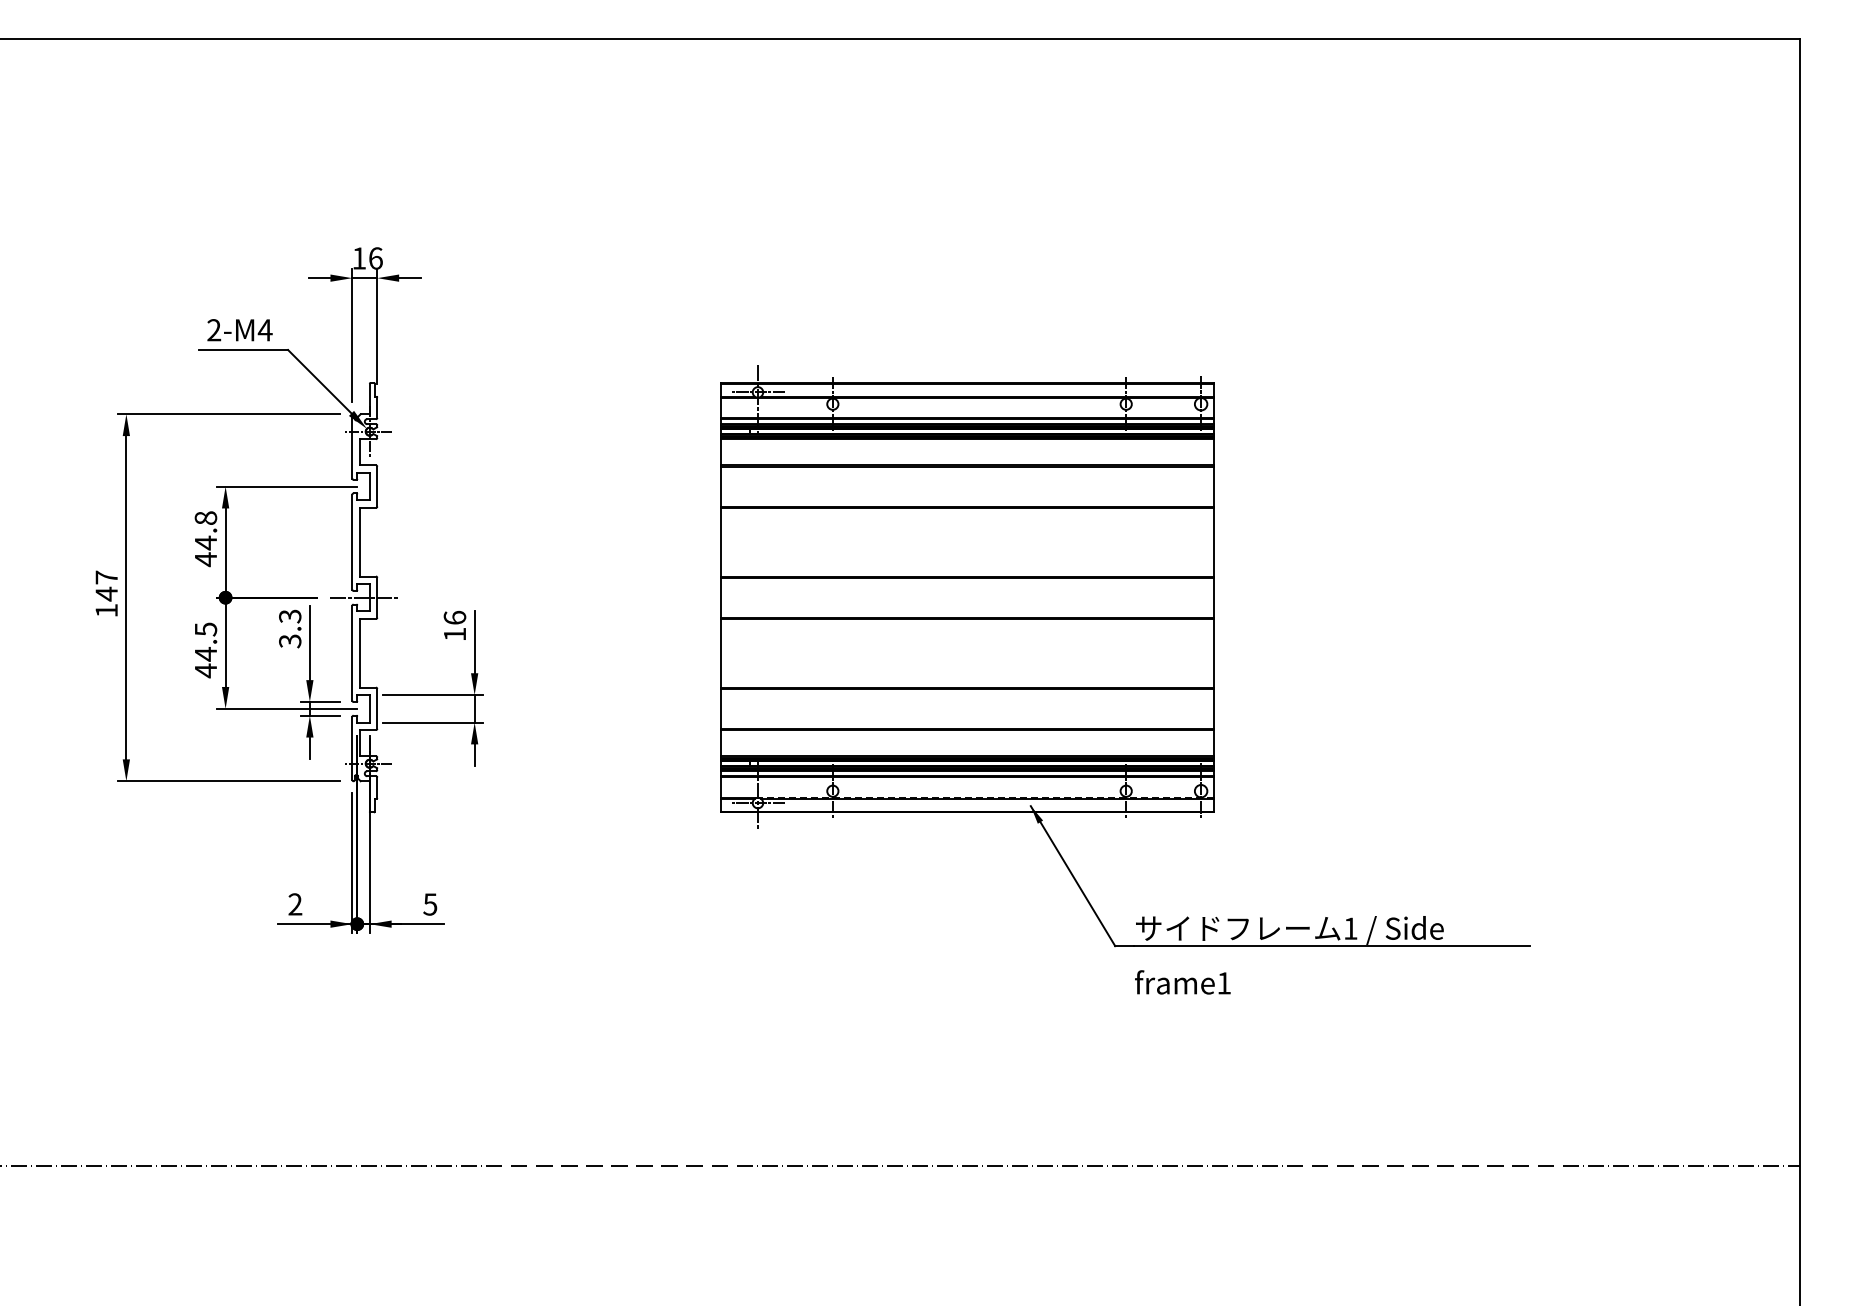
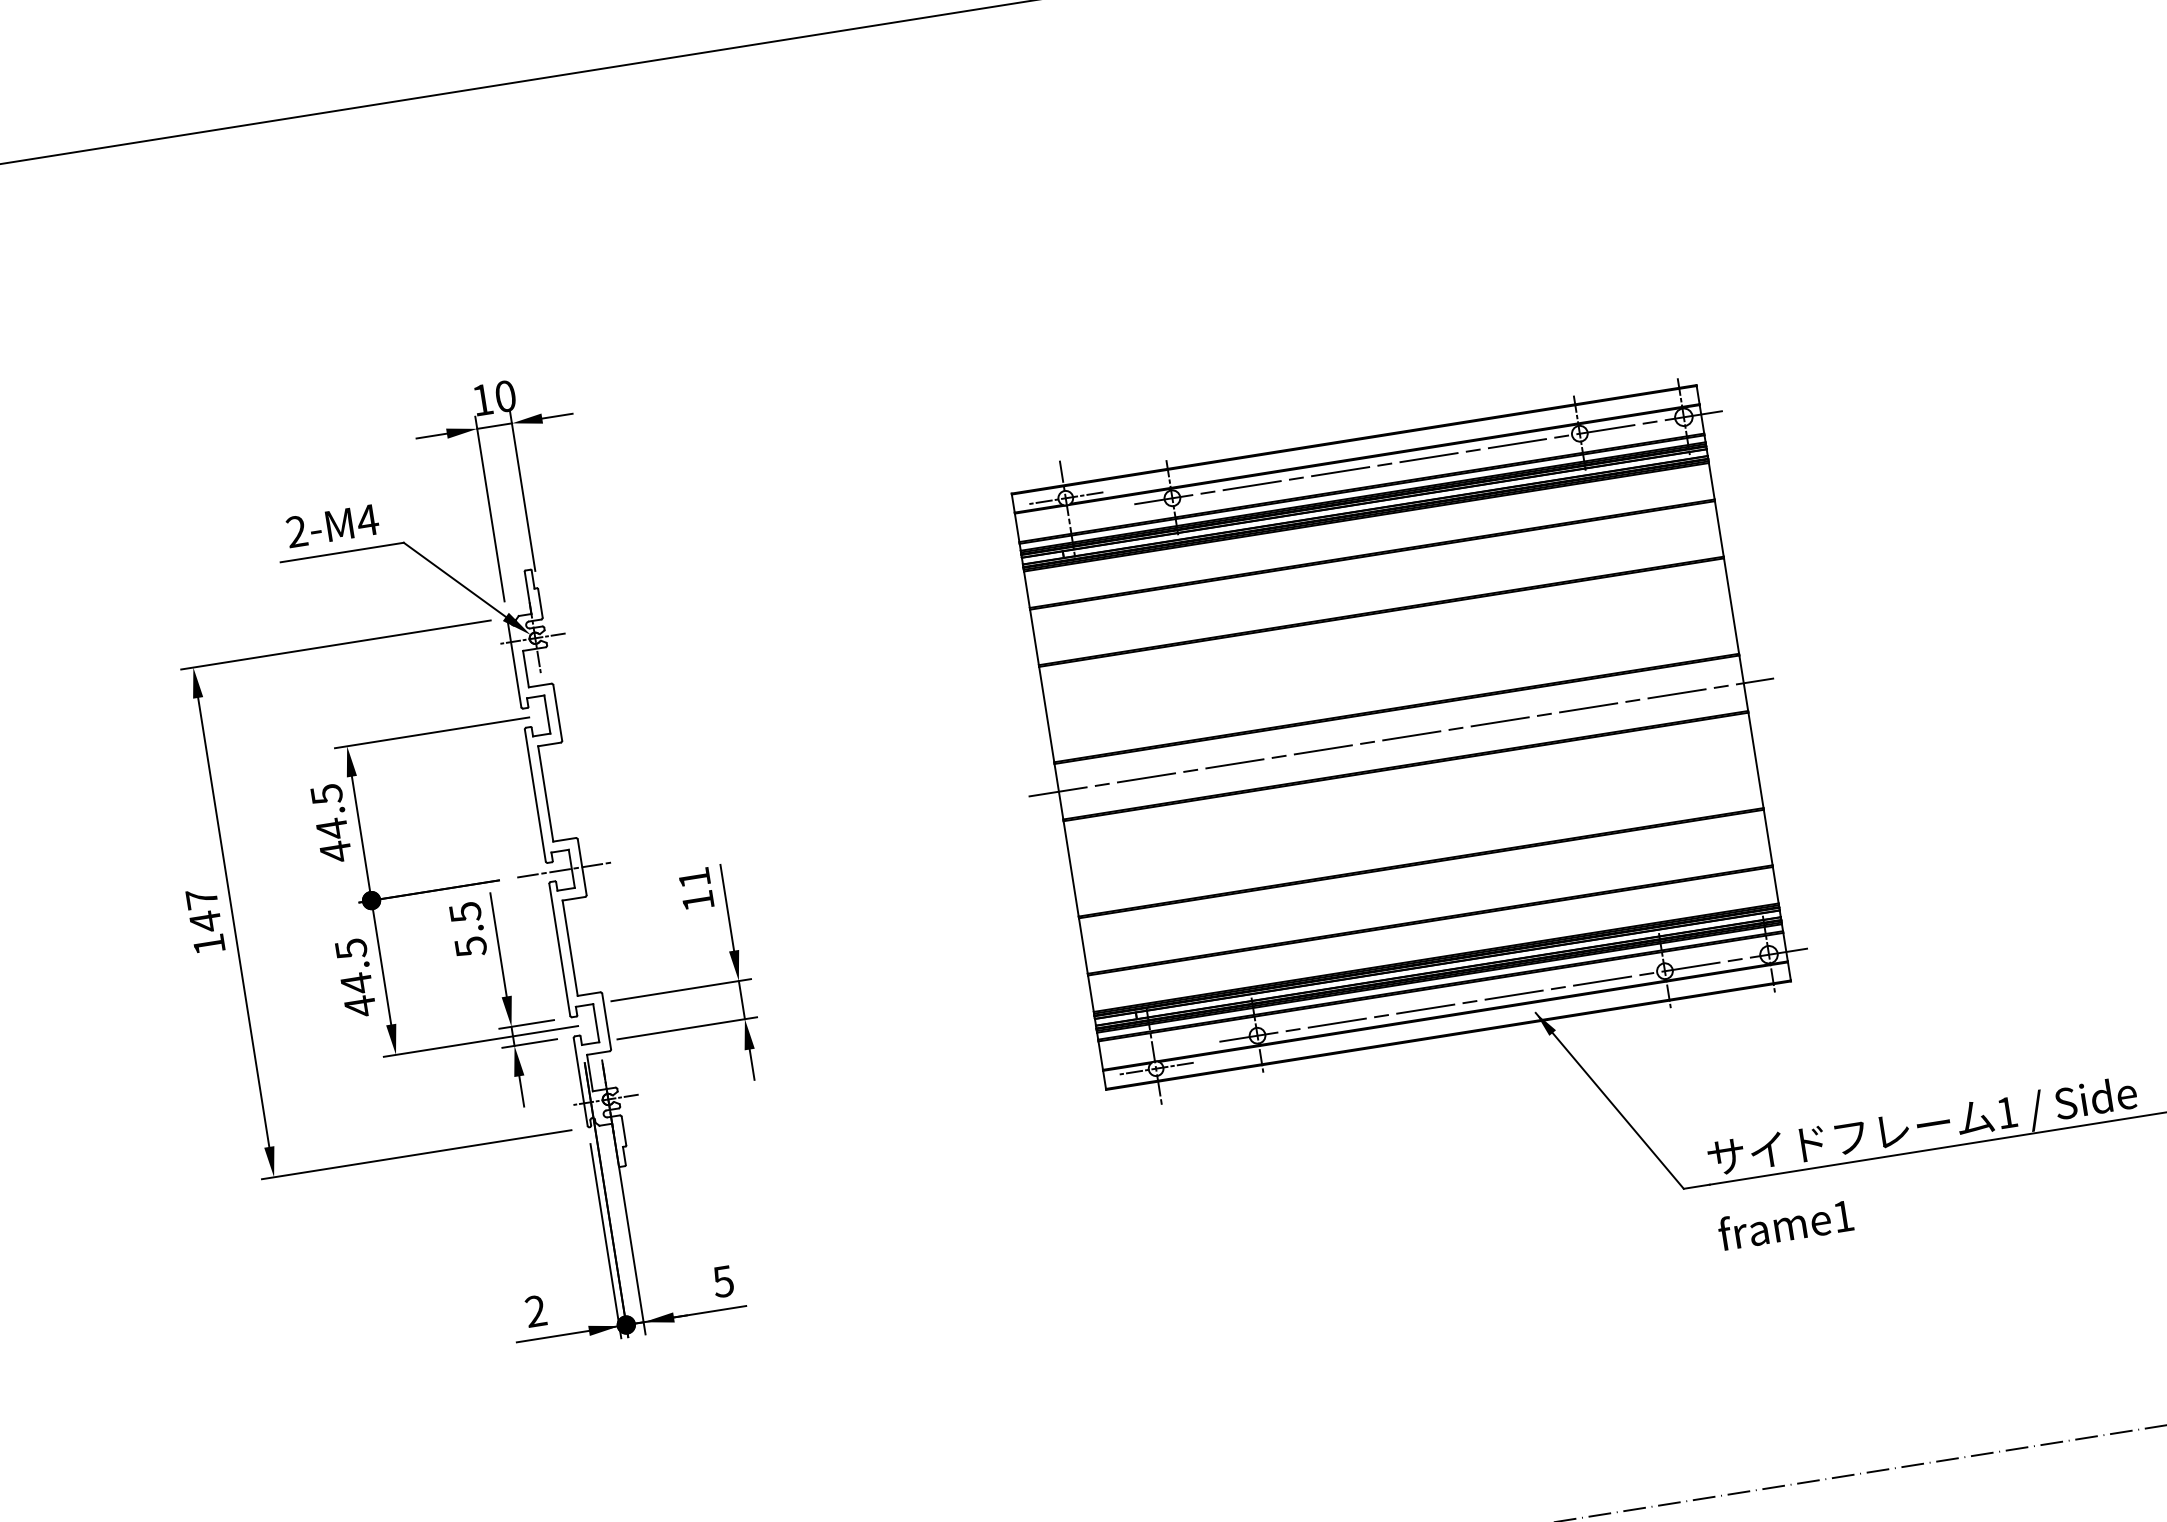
text: (375, 258) -> (505, 396), 16 -> 10
line: (1017, 404) -> (1428, 458), added
text: (205, 518) -> (326, 794), 44.8 -> 44.5
line: (966, 597) -> (1400, 737), added
text: (454, 617) -> (693, 877), 16 -> 11
text: (289, 628) -> (467, 929), 3.3 -> 5.5
line: (1017, 791) -> (1514, 995), added
line: (985, 797) -> (1470, 1010), dashed -> solid

